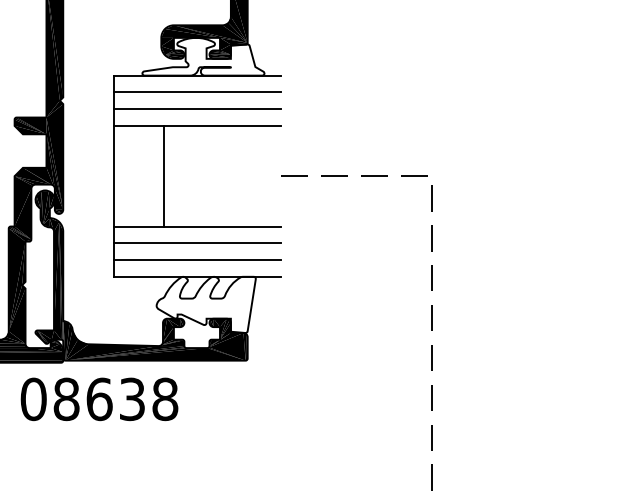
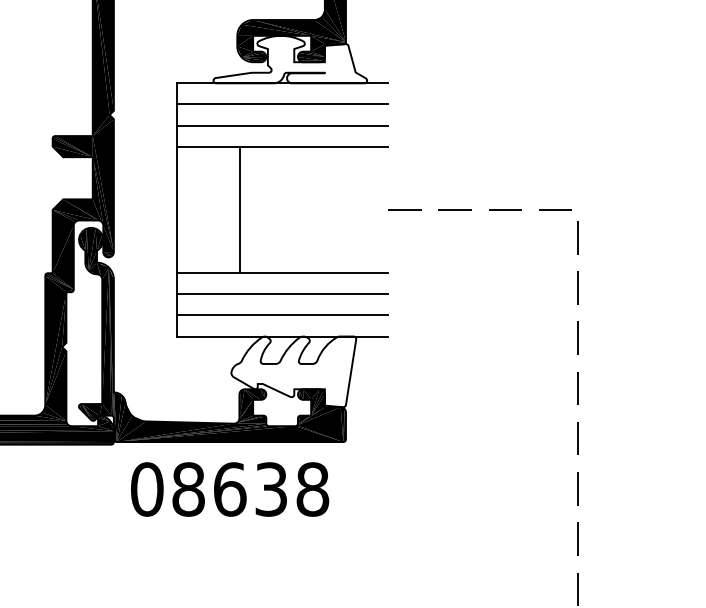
text: (99, 399) -> (229, 489), moved

